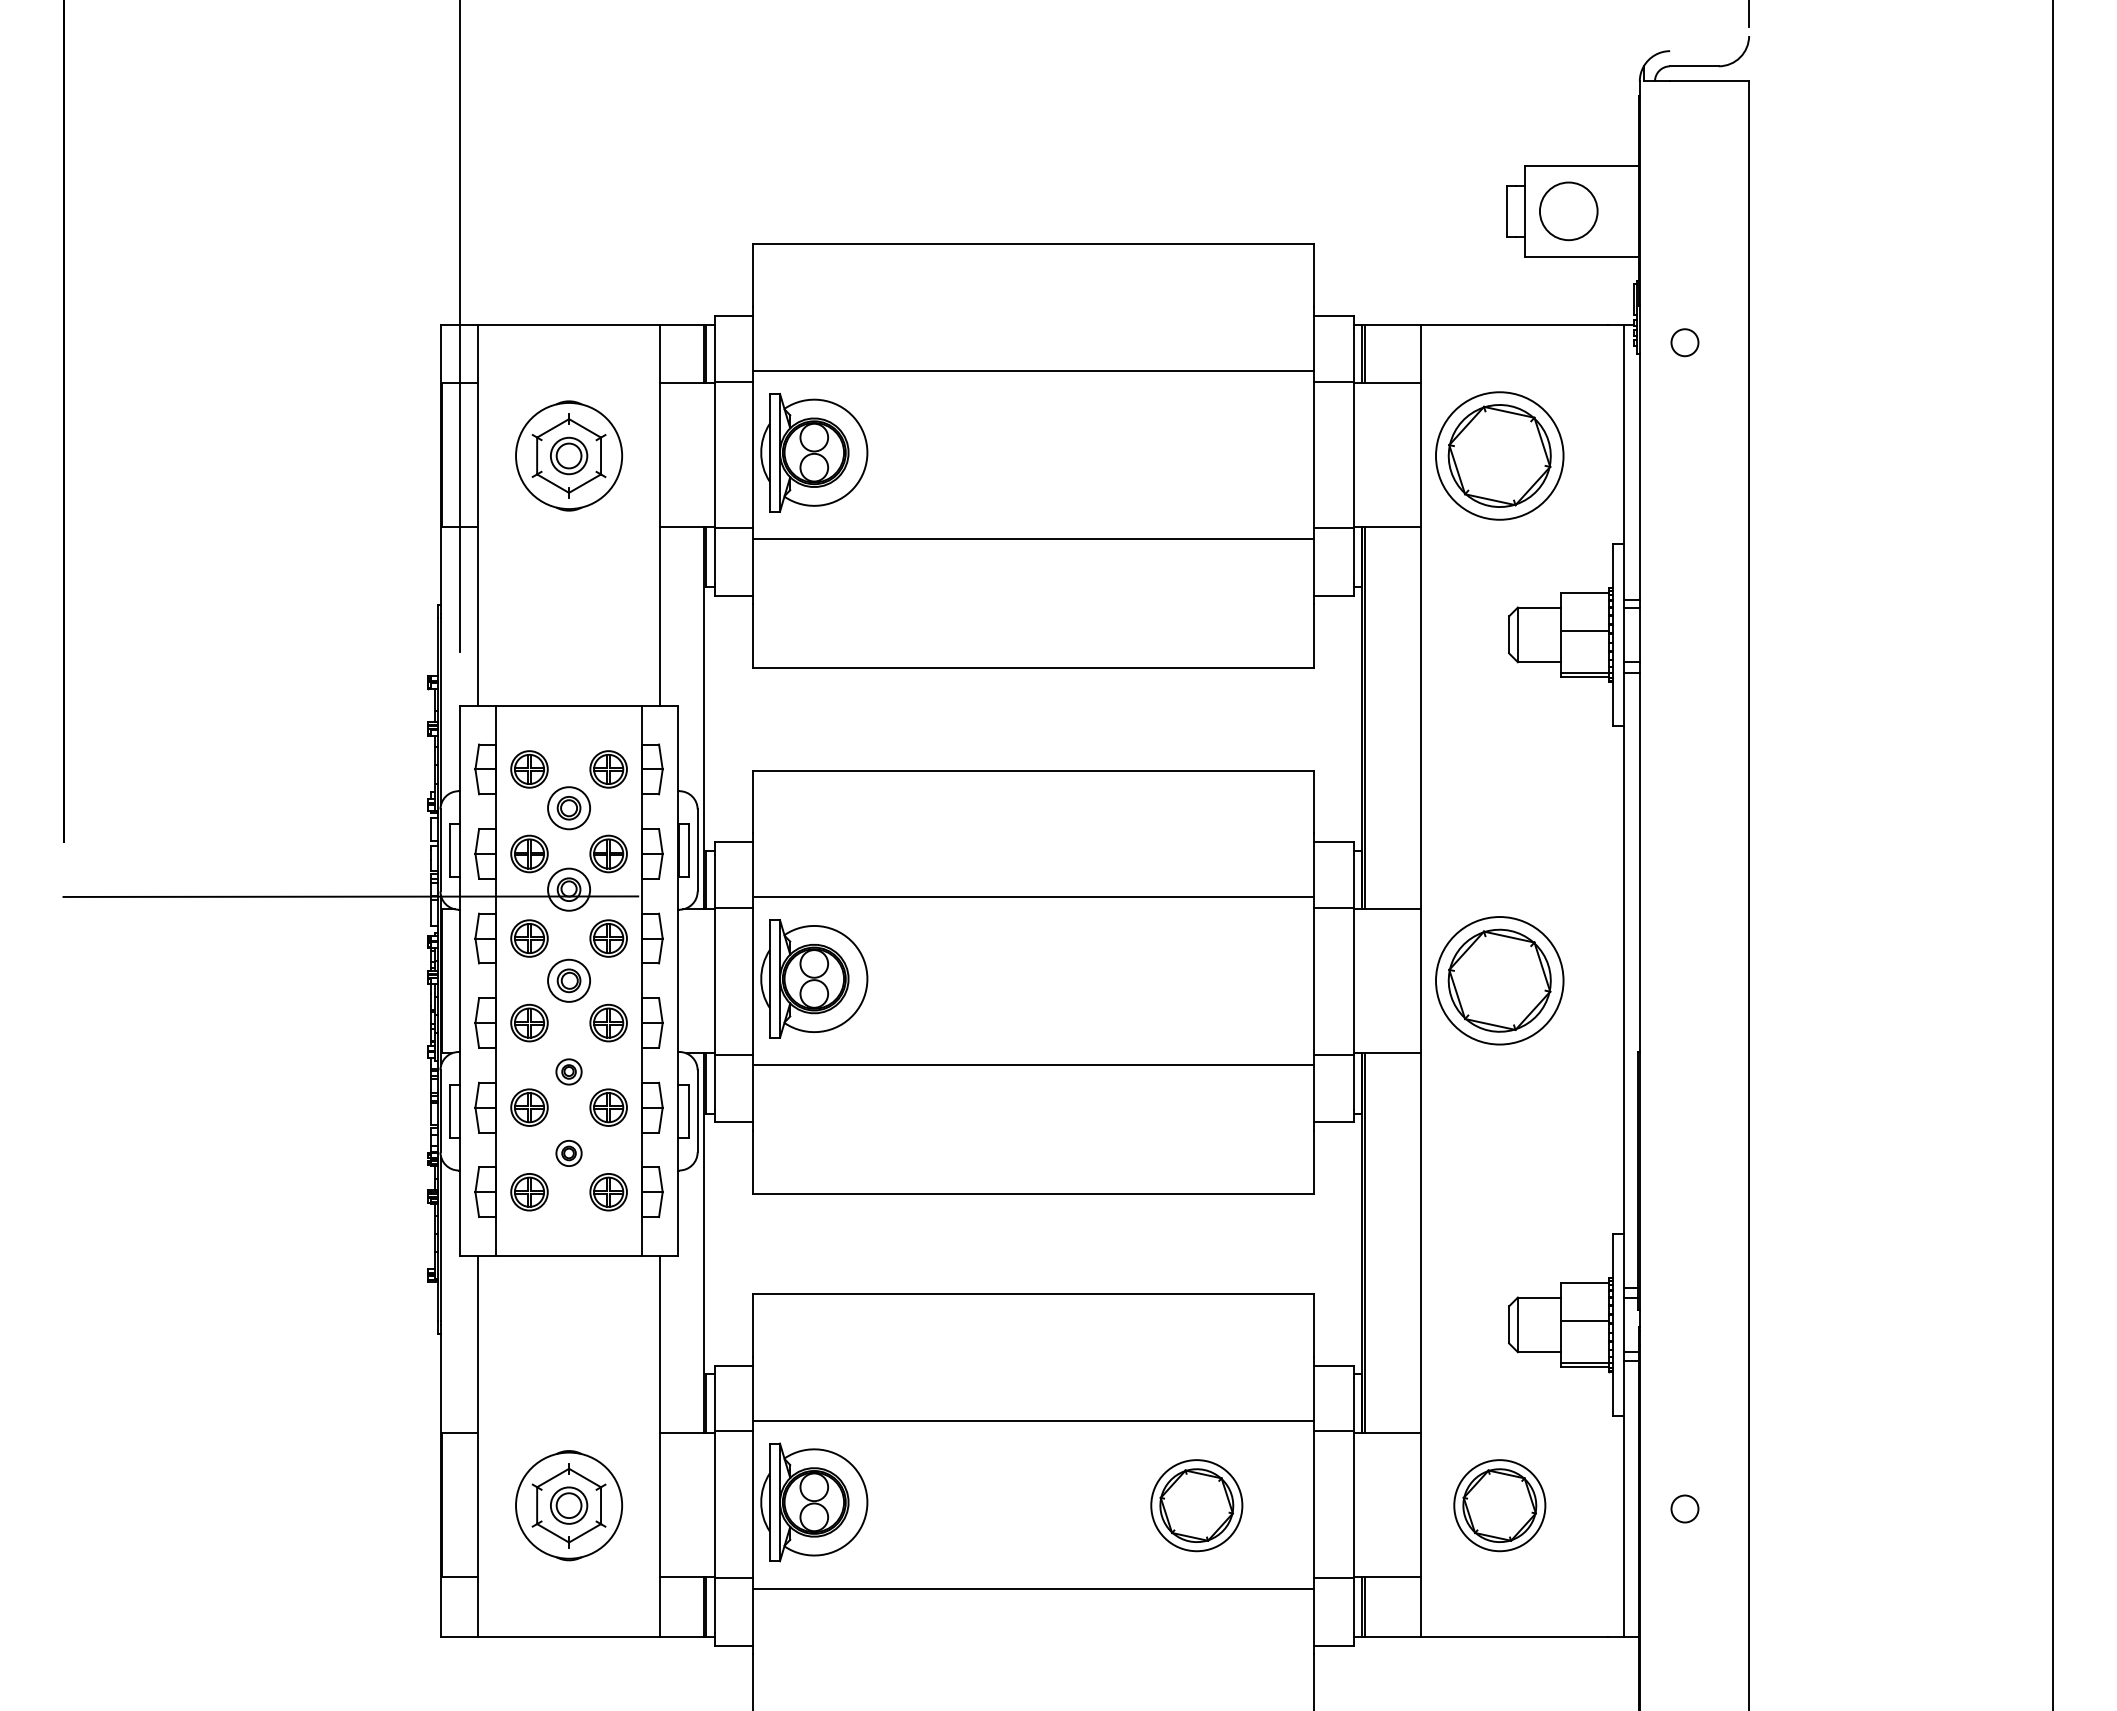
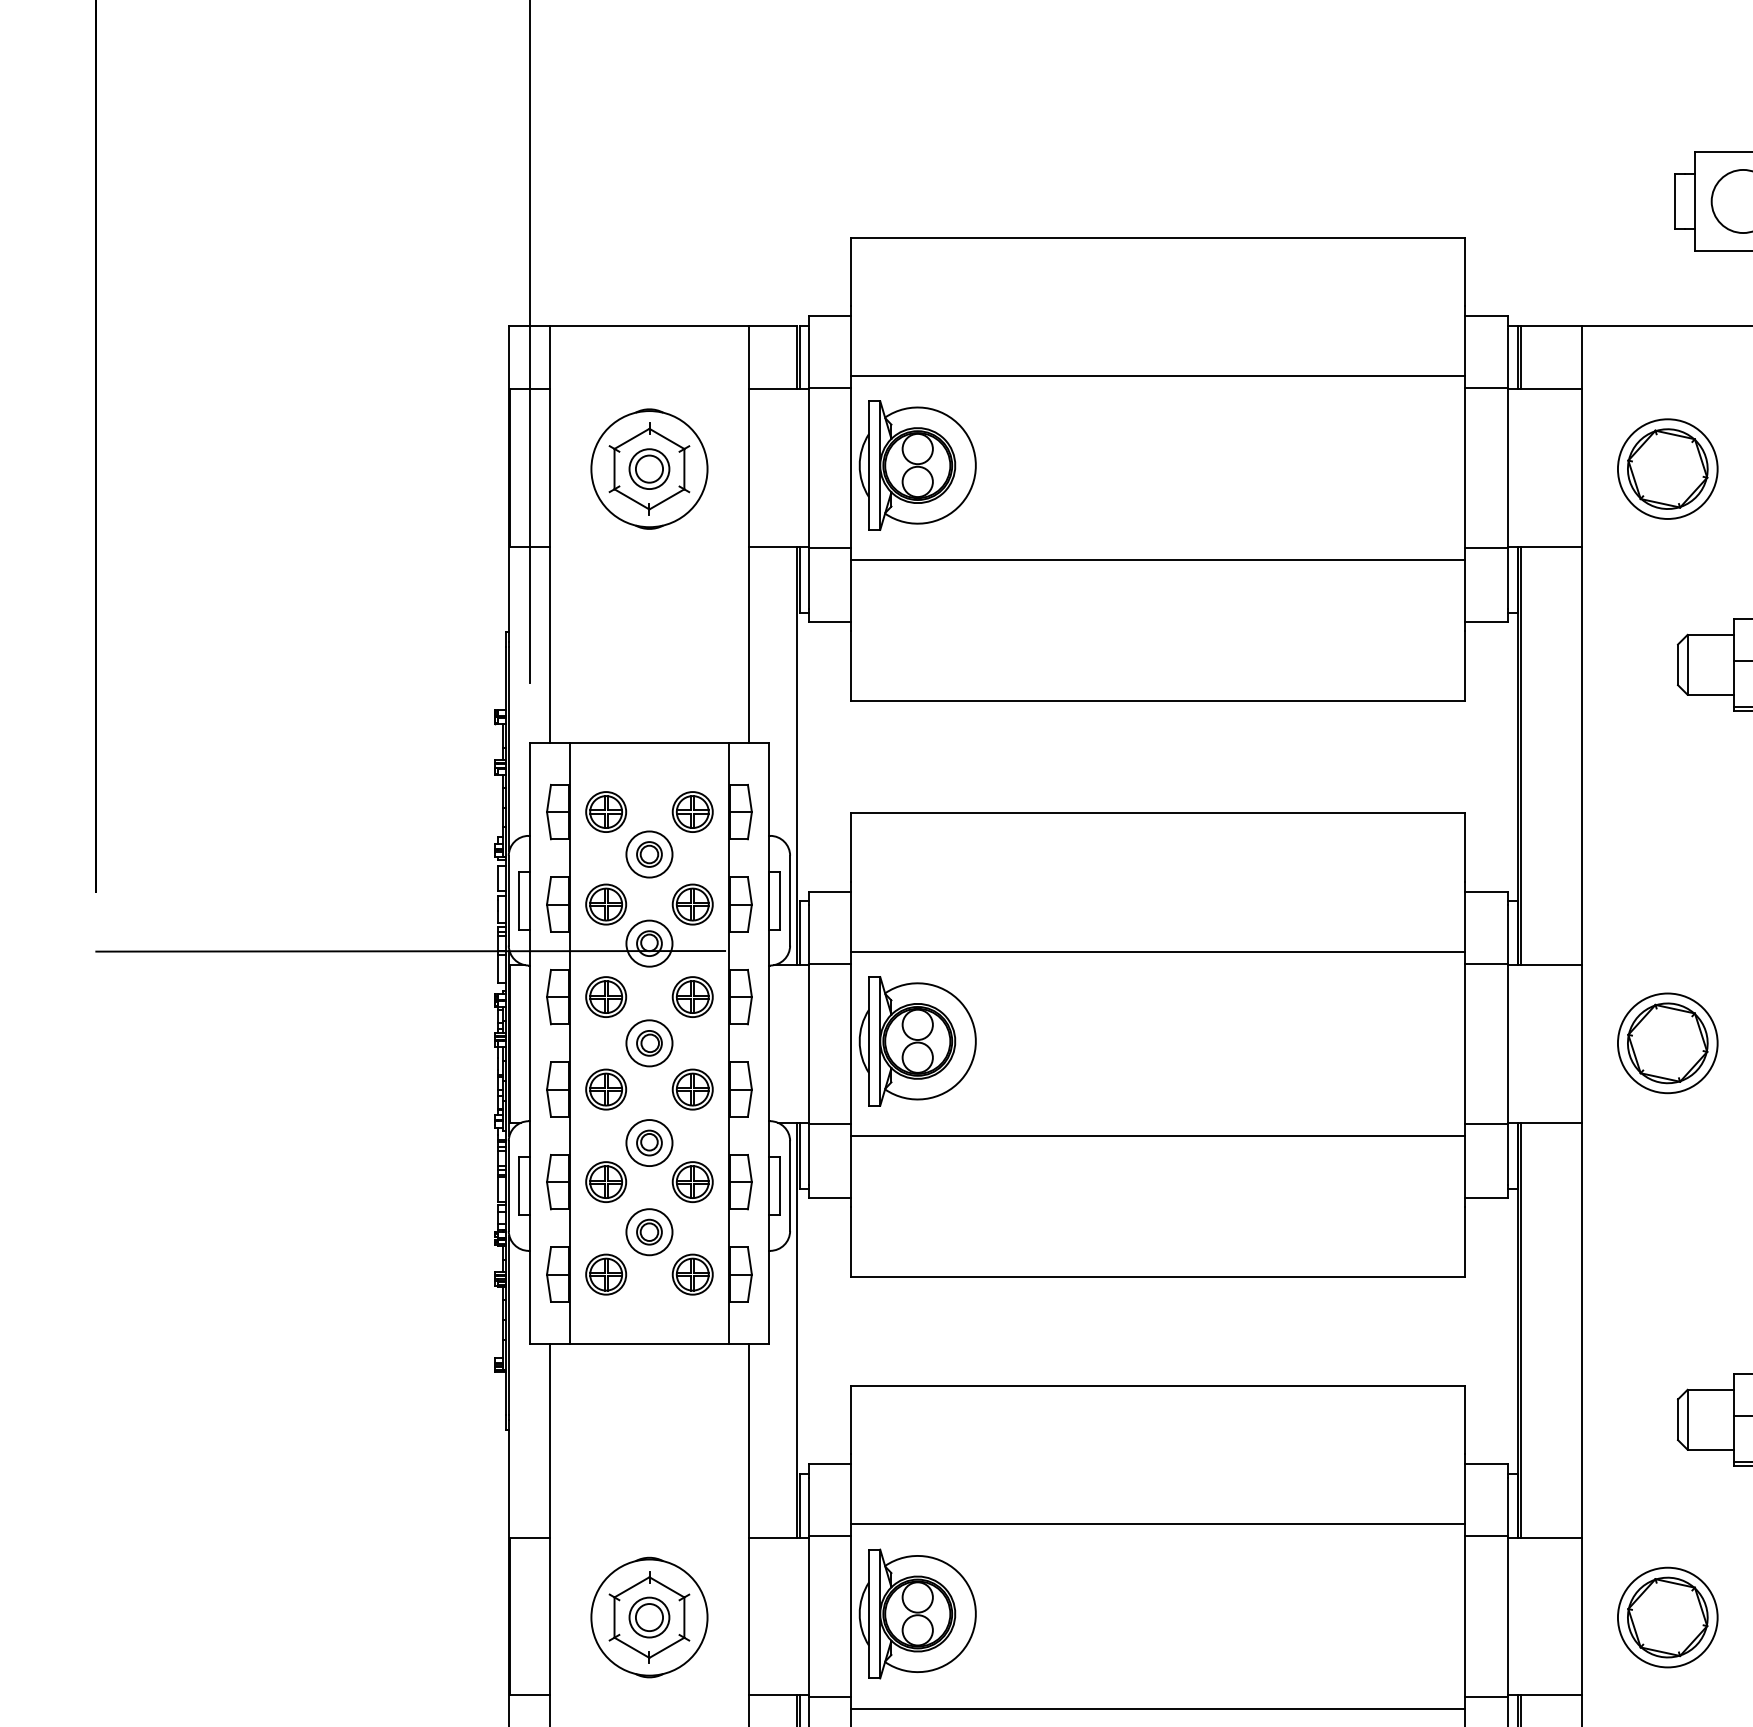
part: (1499, 455) -> (1667, 468), size x0.71
part: (1499, 980) -> (1667, 1042), size x0.71
part: (568, 1071) -> (648, 1142), size x1.67
part: (568, 1153) -> (648, 1232), size x1.67
part: (1196, 1505) -> (1335, 1617), removed

